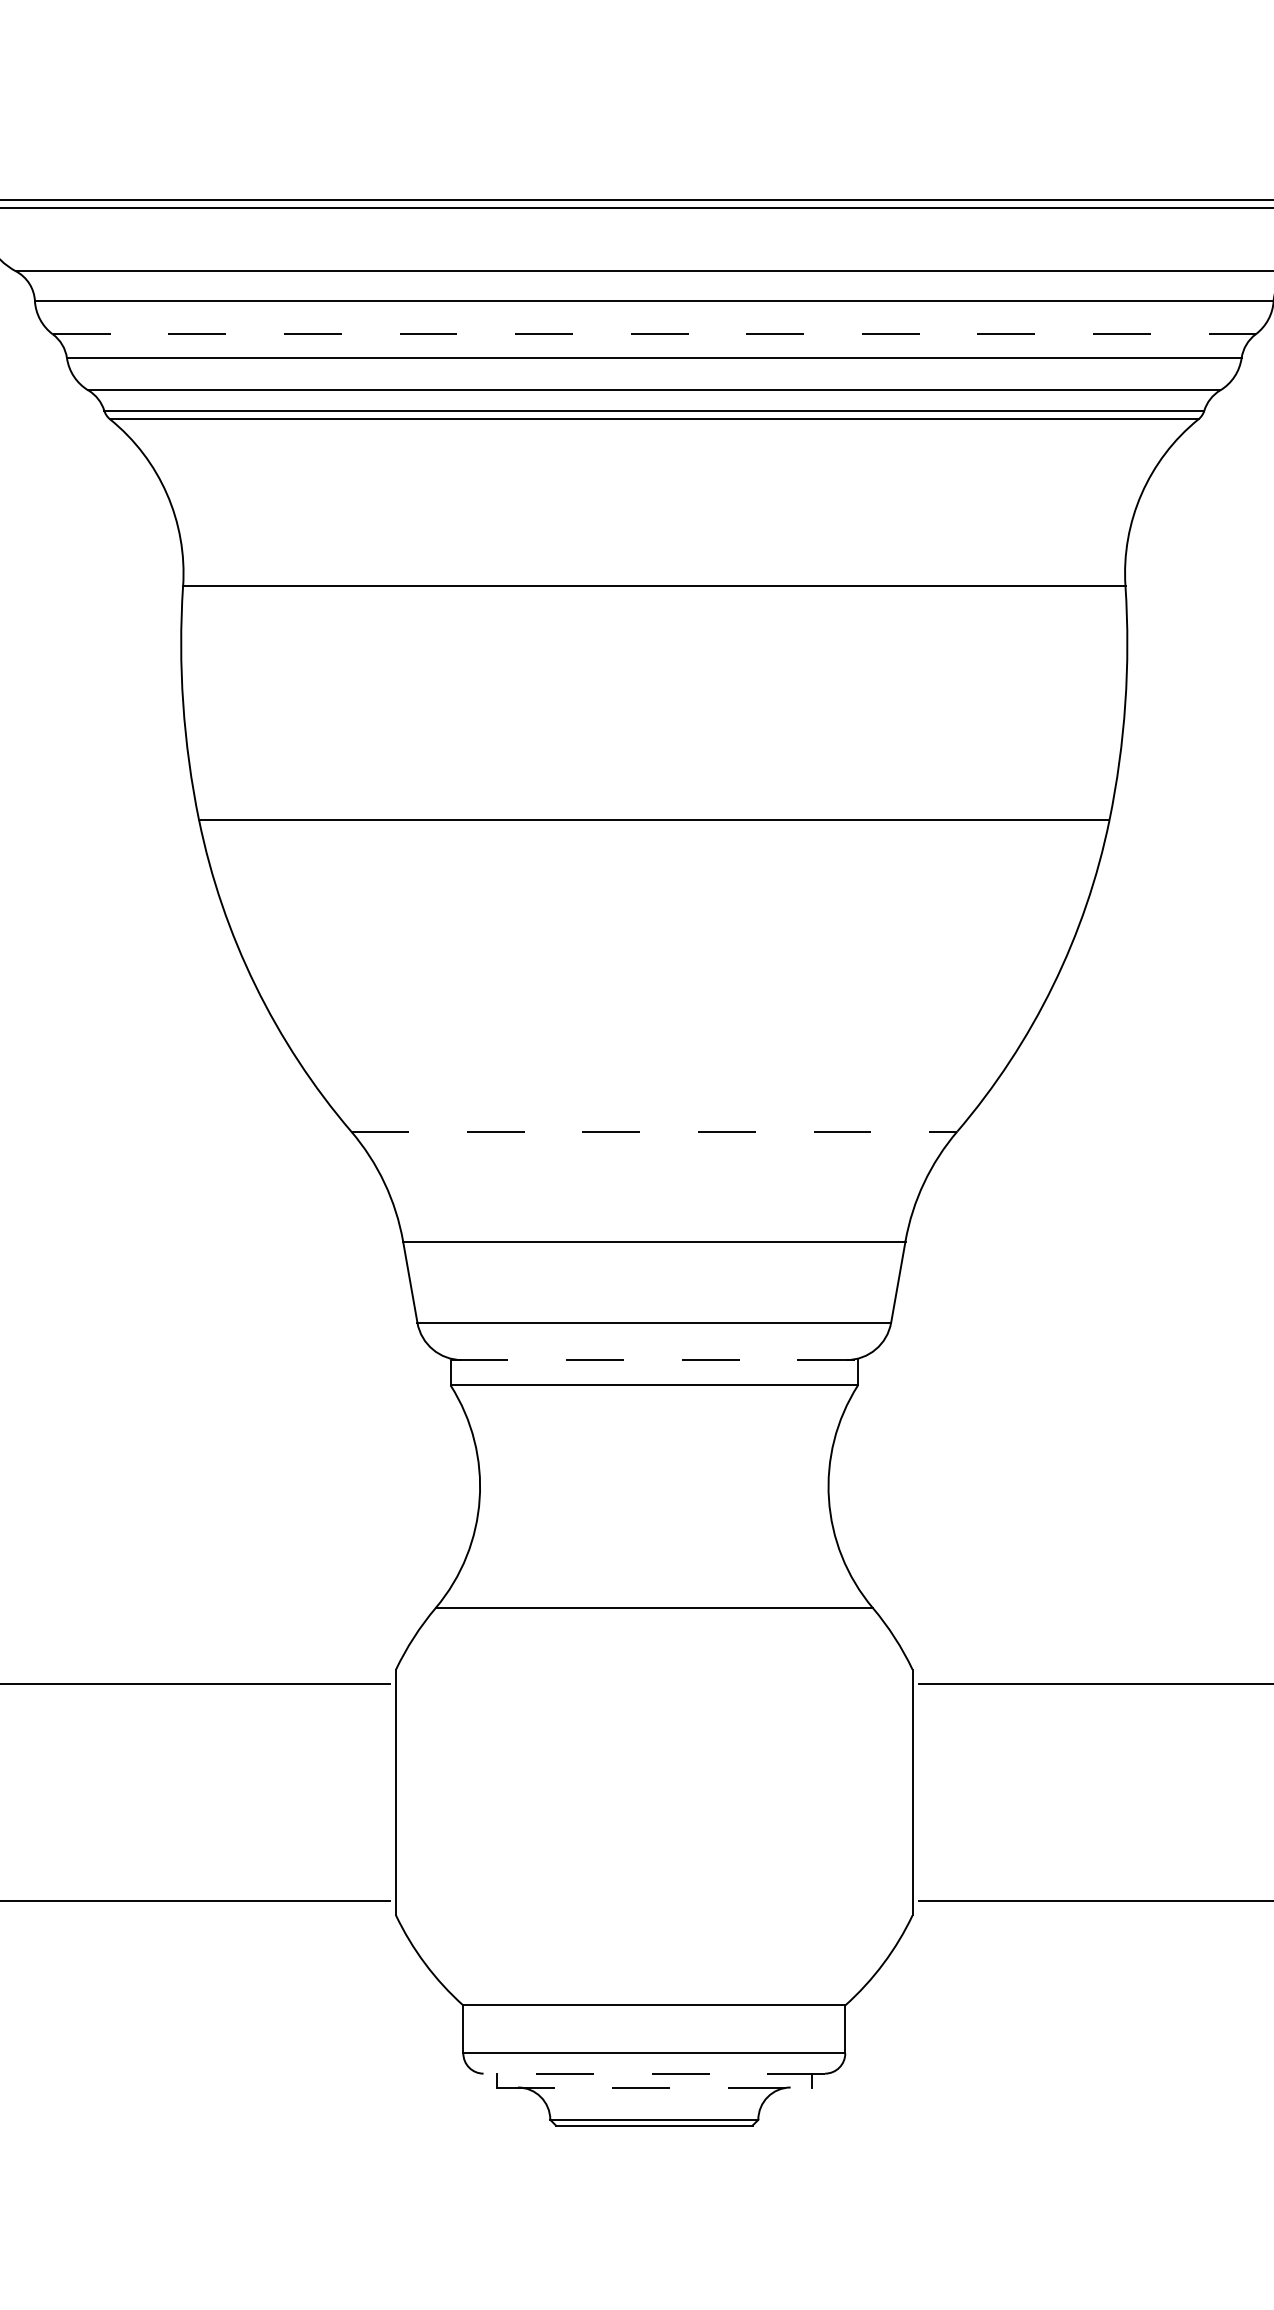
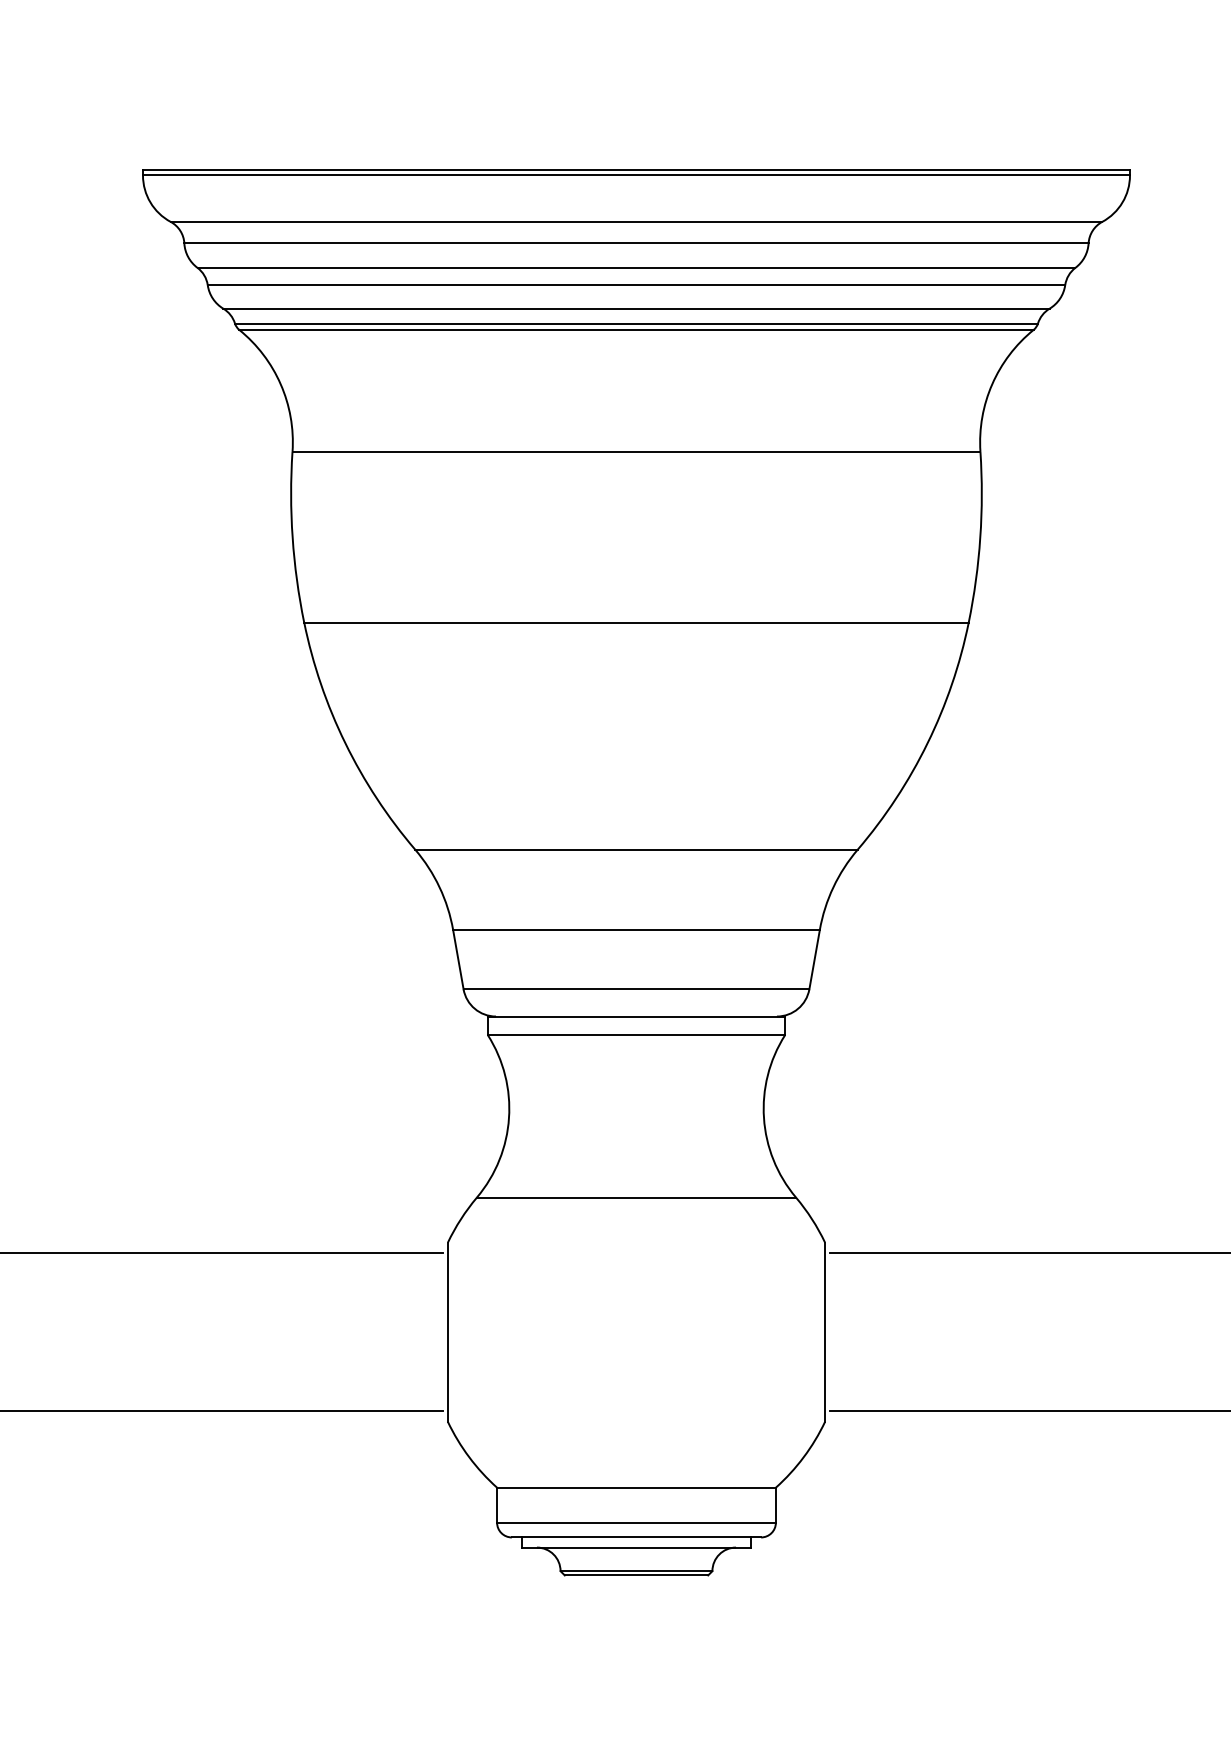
line: (654, 333) -> (636, 267), dashed -> solid
line: (655, 1131) -> (637, 849), dashed -> solid
line: (654, 1359) -> (636, 1016), dashed -> solid
line: (654, 2073) -> (636, 1537), dashed -> solid
line: (654, 2087) -> (636, 1547), dashed -> solid

